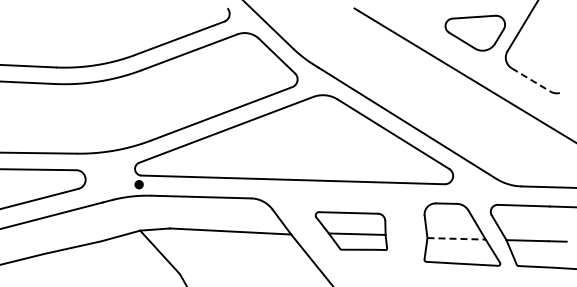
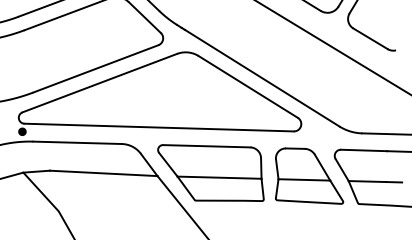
line: (531, 79) -> (370, 38), dashed -> solid
part: (351, 230) -> (211, 172), size x1.67
line: (457, 238) -> (305, 179), dashed -> solid

